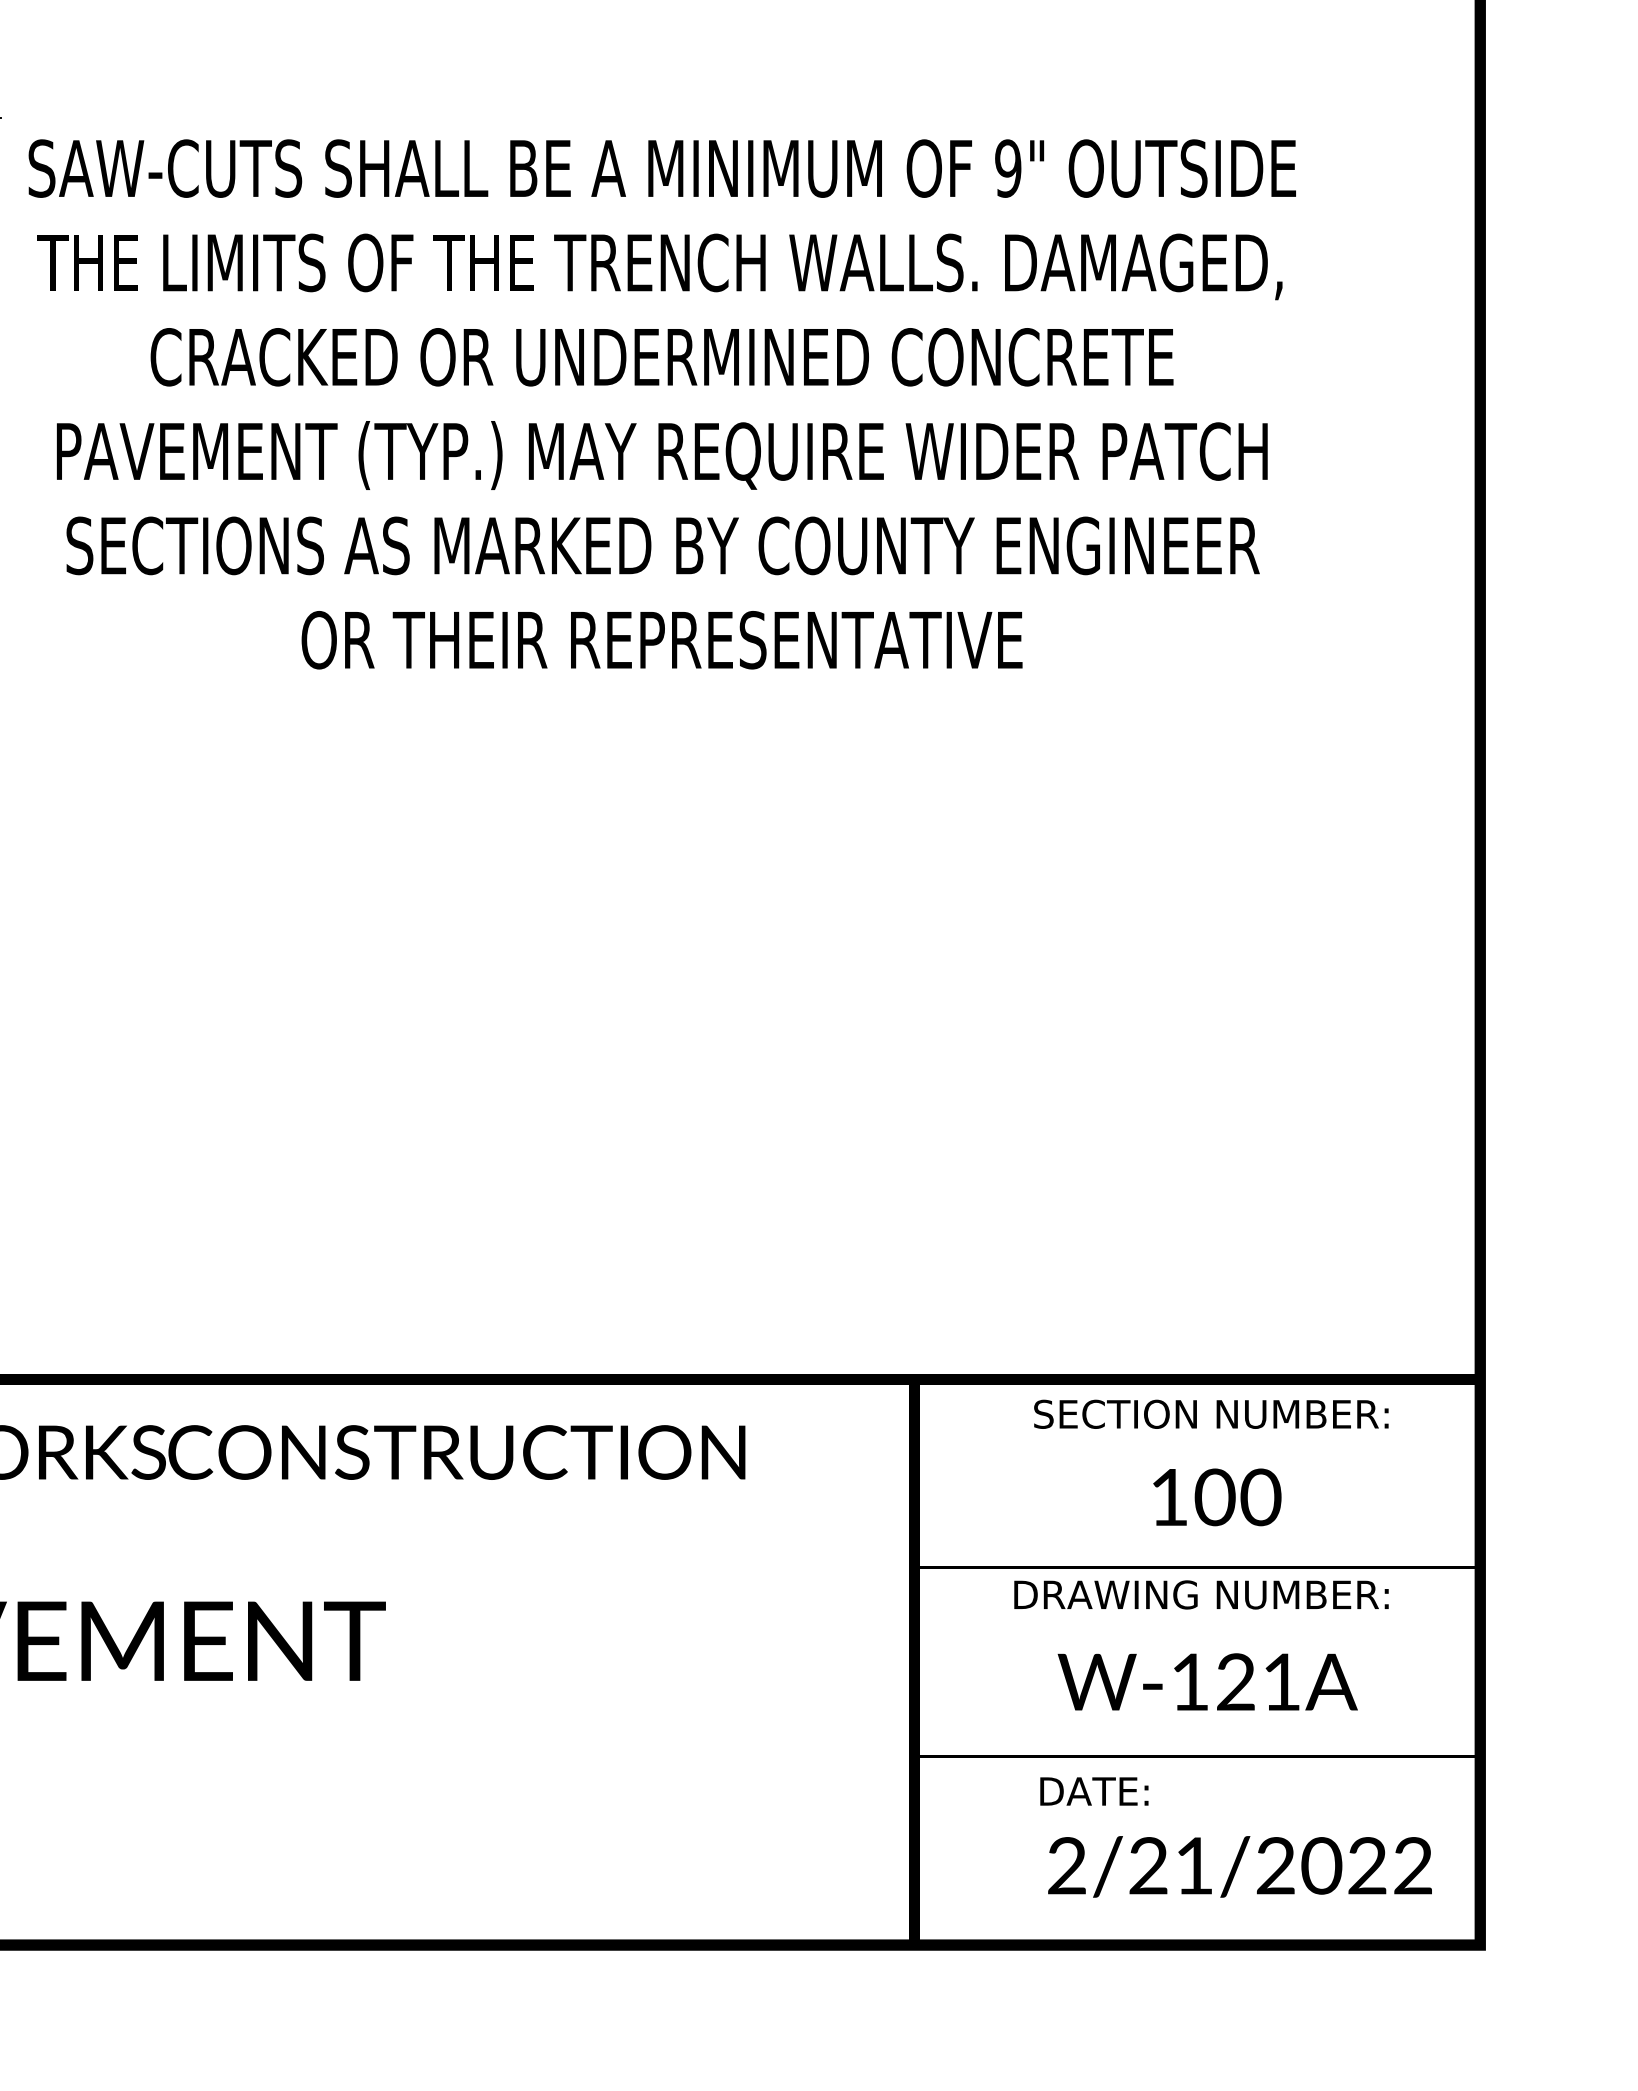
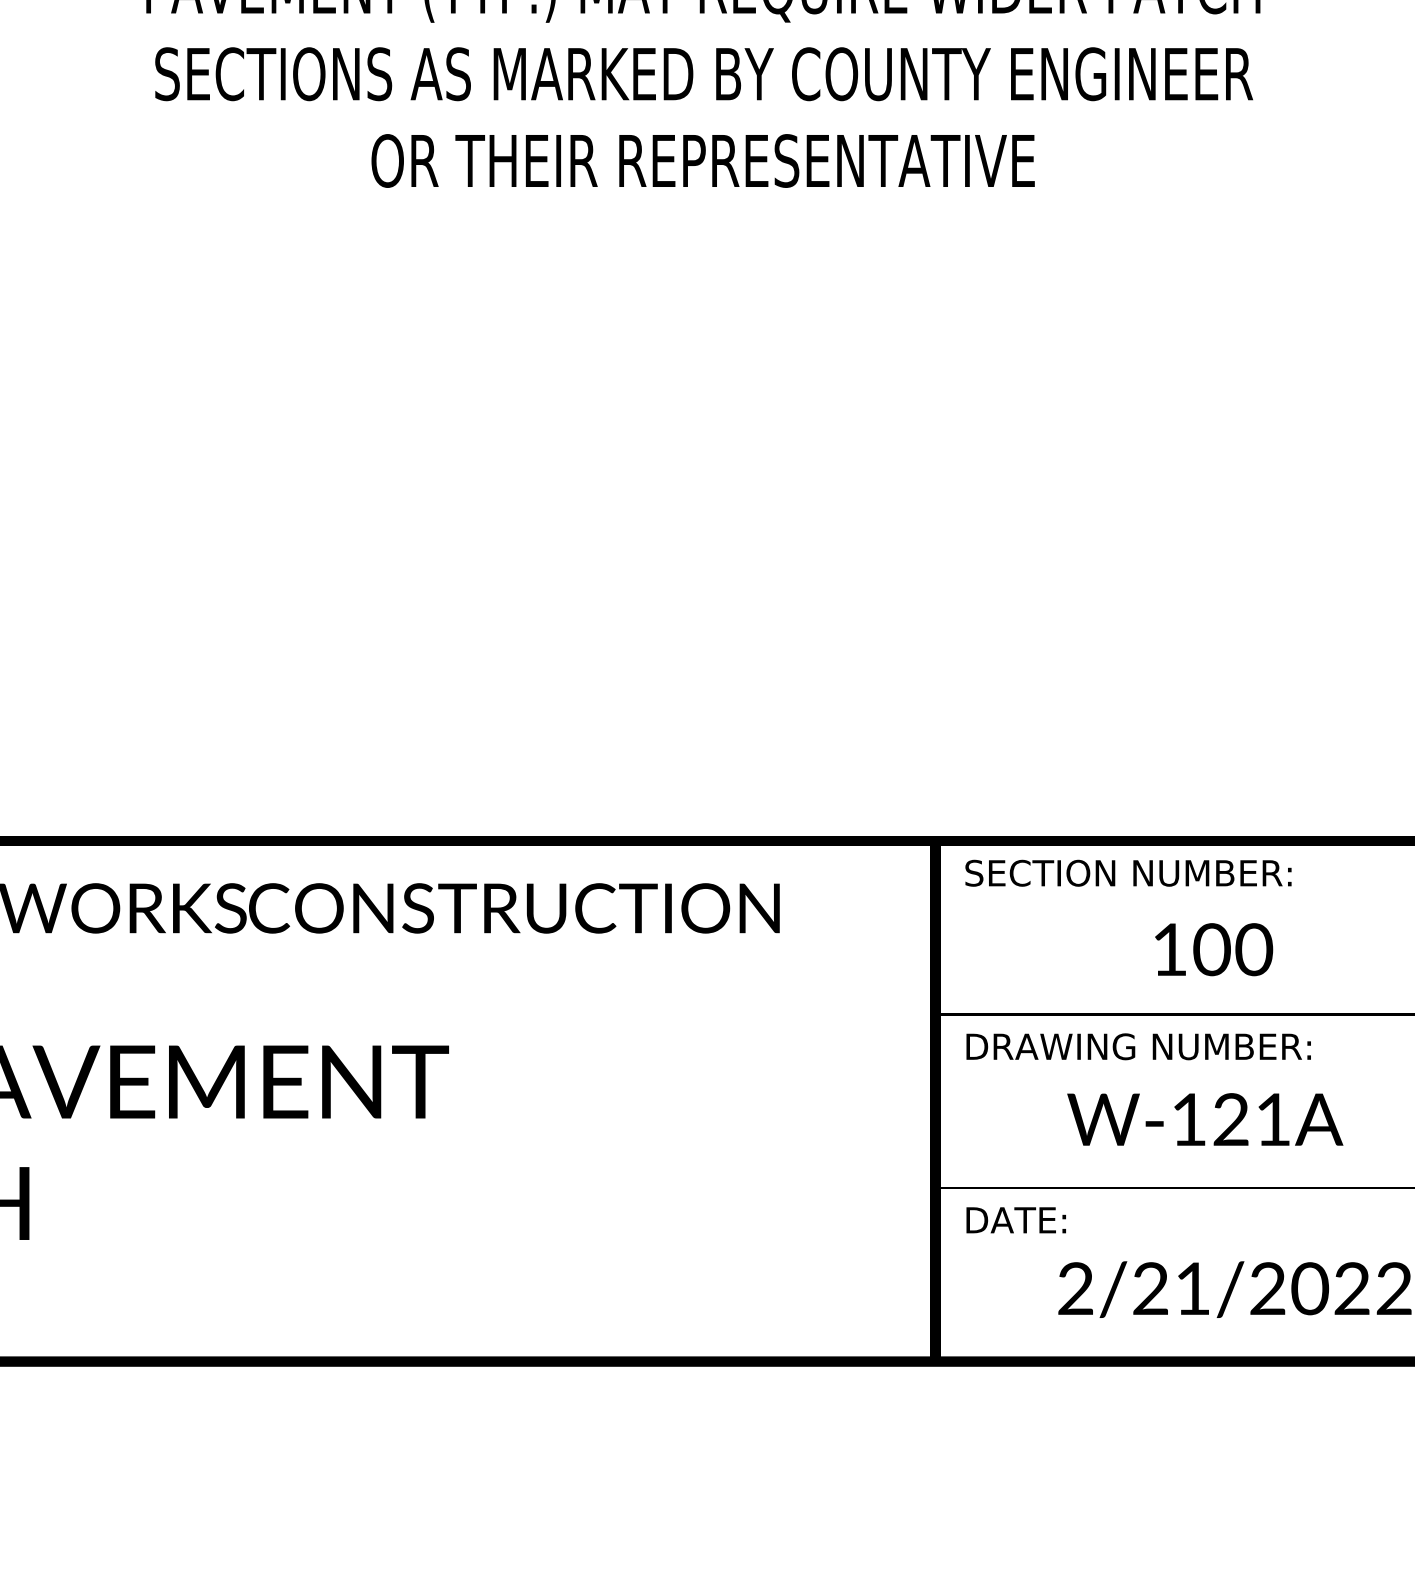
text: (1211, 1413) -> (1128, 872), moved
text: (1201, 1594) -> (1138, 1046), moved
text: (1094, 1791) -> (1016, 1220), moved

